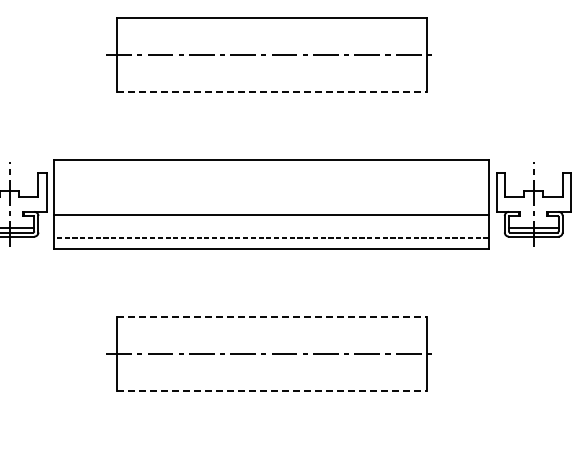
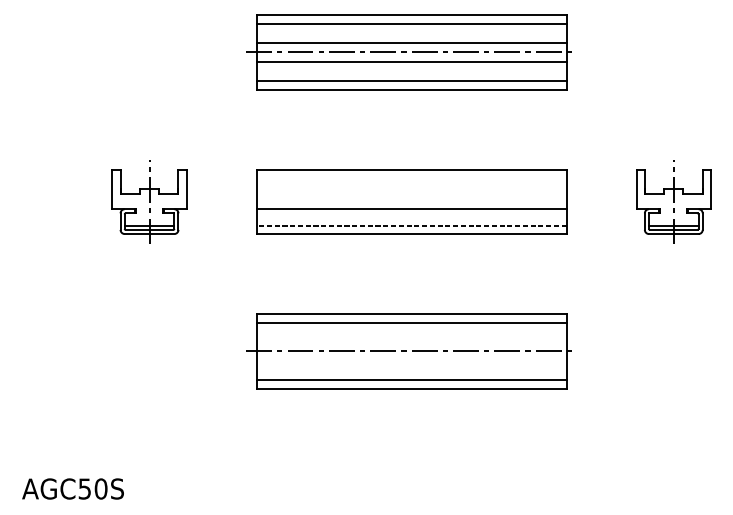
line: (271, 26) -> (411, 23), added
line: (271, 46) -> (411, 43), added
line: (271, 64) -> (411, 61), added
line: (271, 84) -> (411, 81), added
line: (272, 92) -> (412, 89), dashed -> solid
part: (271, 204) -> (411, 201), size x0.71
line: (272, 317) -> (412, 314), dashed -> solid
line: (271, 325) -> (411, 322), added
line: (271, 383) -> (411, 380), added
line: (272, 391) -> (412, 388), dashed -> solid

